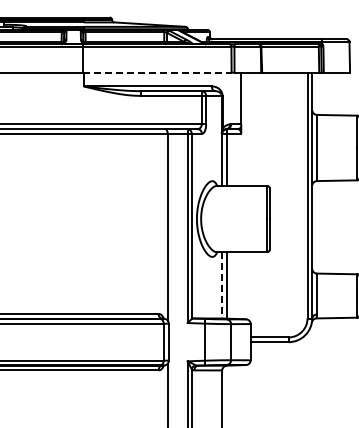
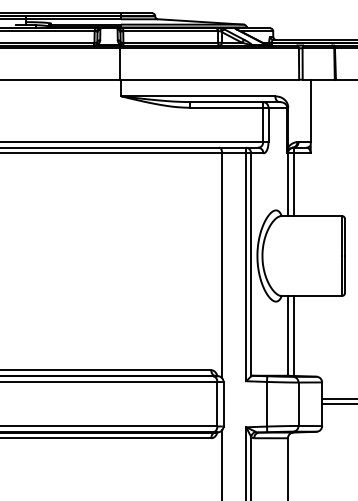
line: (157, 72) -> (209, 79), dashed -> solid
line: (222, 285) -> (288, 336), dashed -> solid

